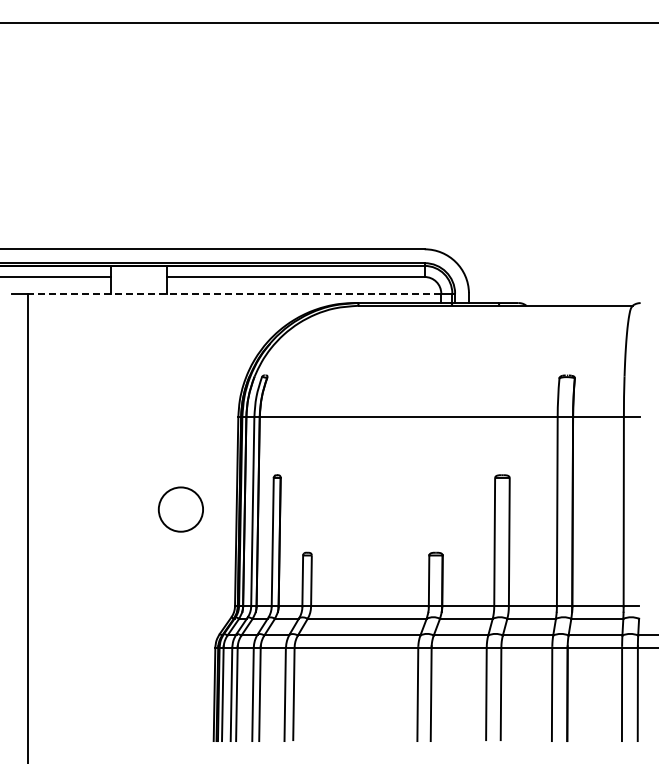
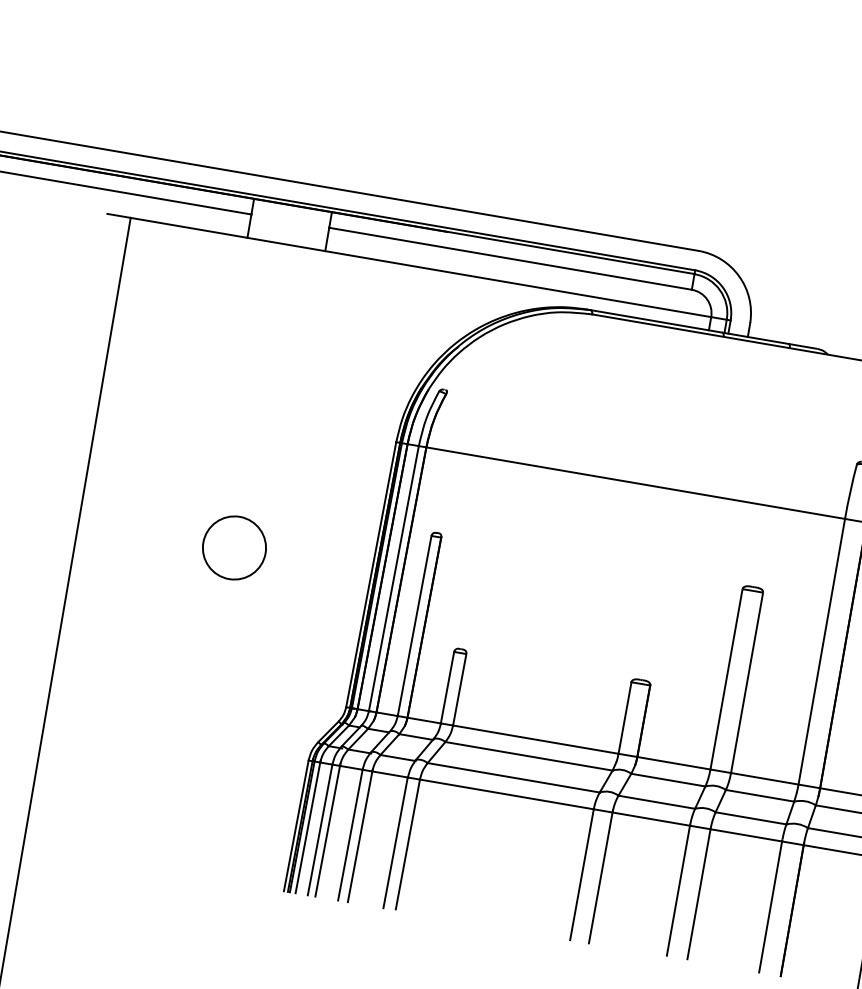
line: (234, 293) -> (420, 267), dashed -> solid
circle: (180, 509) -> (233, 547), moved

